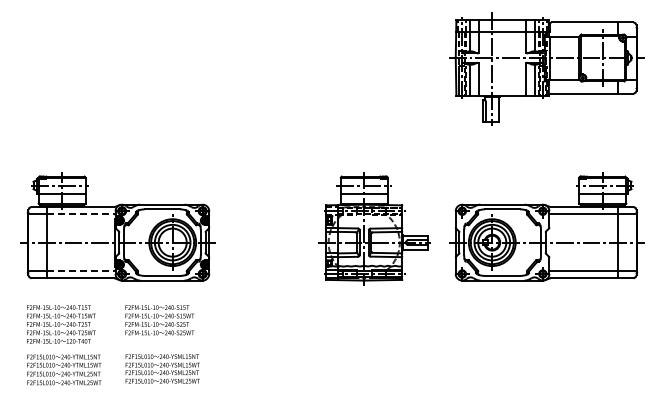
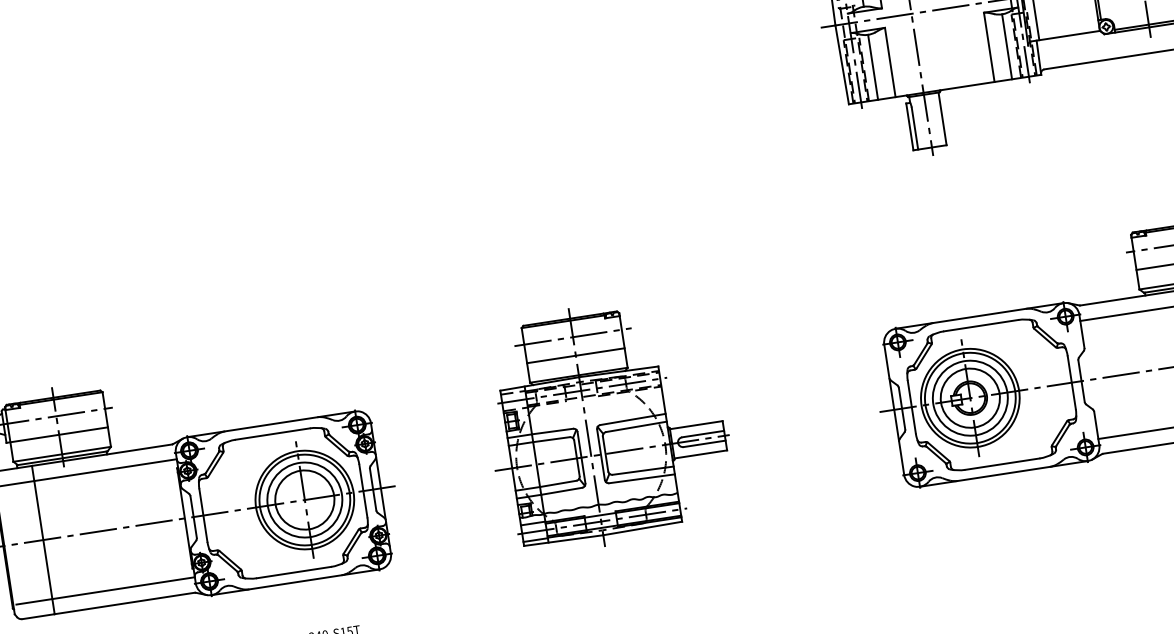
line: (81, 214) -> (105, 470), dashed -> solid
part: (374, 228) -> (608, 423), moved
line: (81, 270) -> (123, 587), dashed -> solid

